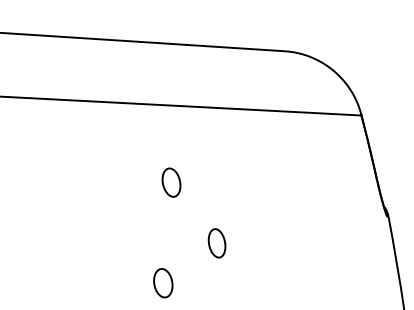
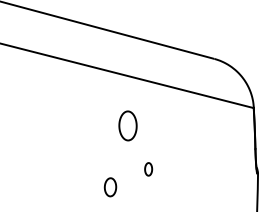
part: (170, 183) -> (127, 126), size x1.6
part: (216, 243) -> (148, 169), size x0.7

